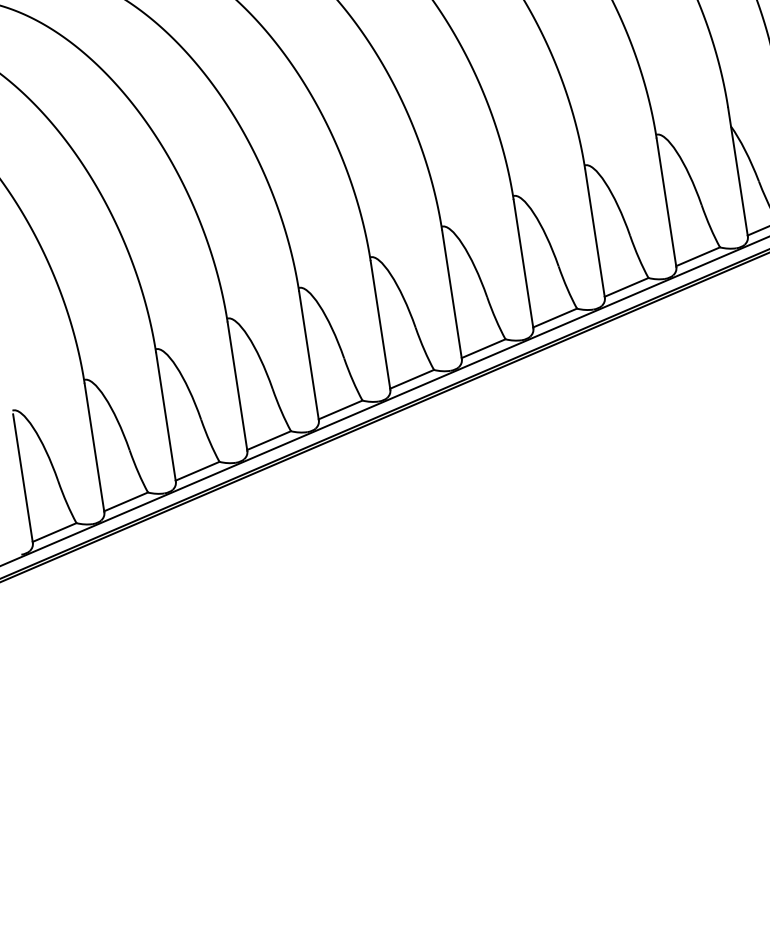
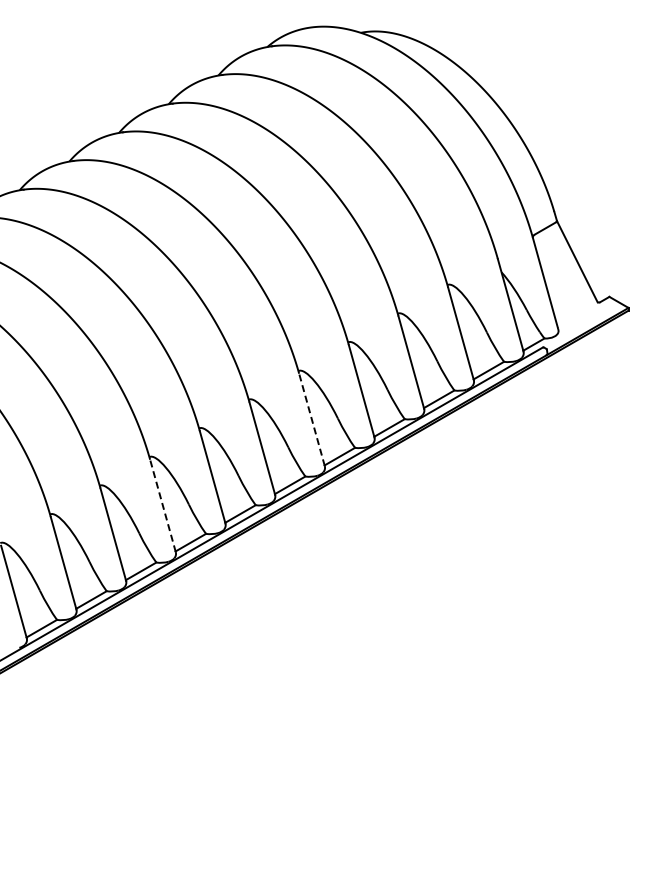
line: (452, 294) -> (312, 419), solid -> dashed
line: (236, 385) -> (162, 505), solid -> dashed

